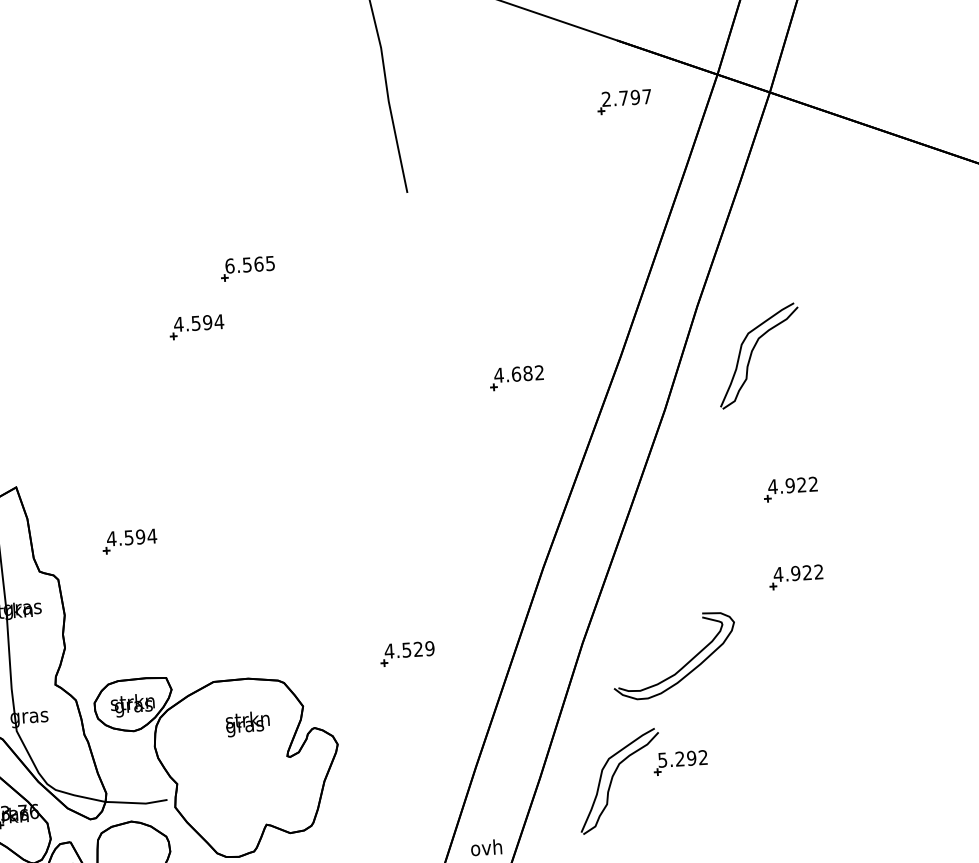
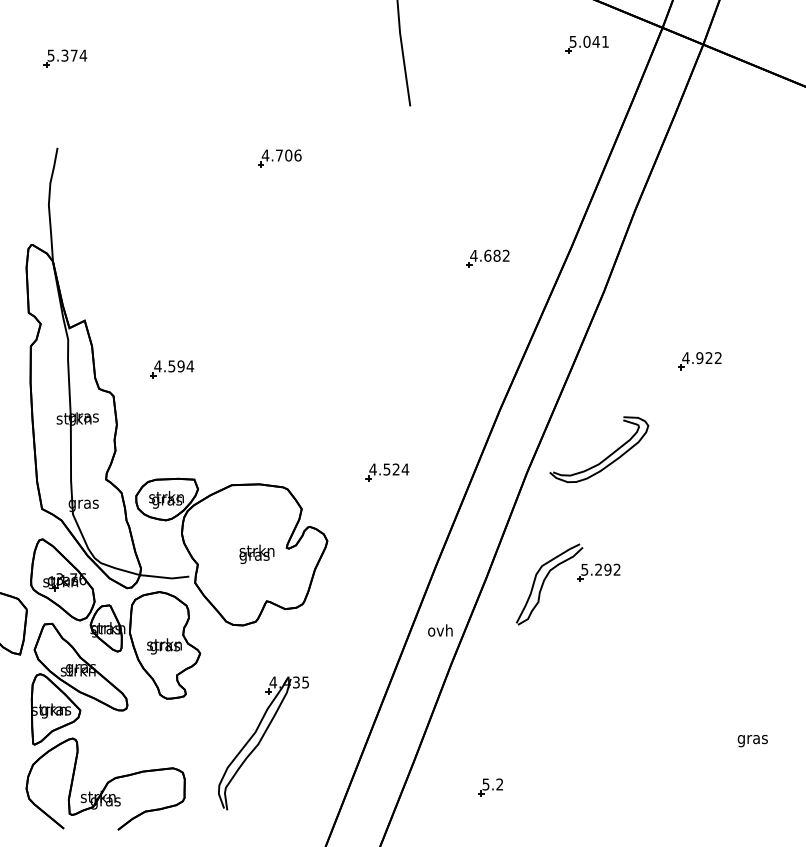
text: (625, 97) -> (588, 41), 2.797 -> 5.041
text: (249, 264) -> (281, 155), 6.565 -> 4.706
part: (197, 327) -> (236, 202), removed
part: (759, 356) -> (681, 253), removed
part: (795, 577) -> (699, 431), removed
text: (430, 648) -> (405, 469), 4.529 -> 4.524
part: (681, 666) -> (604, 458), moved
text: (247, 723) -> (256, 553), moved

